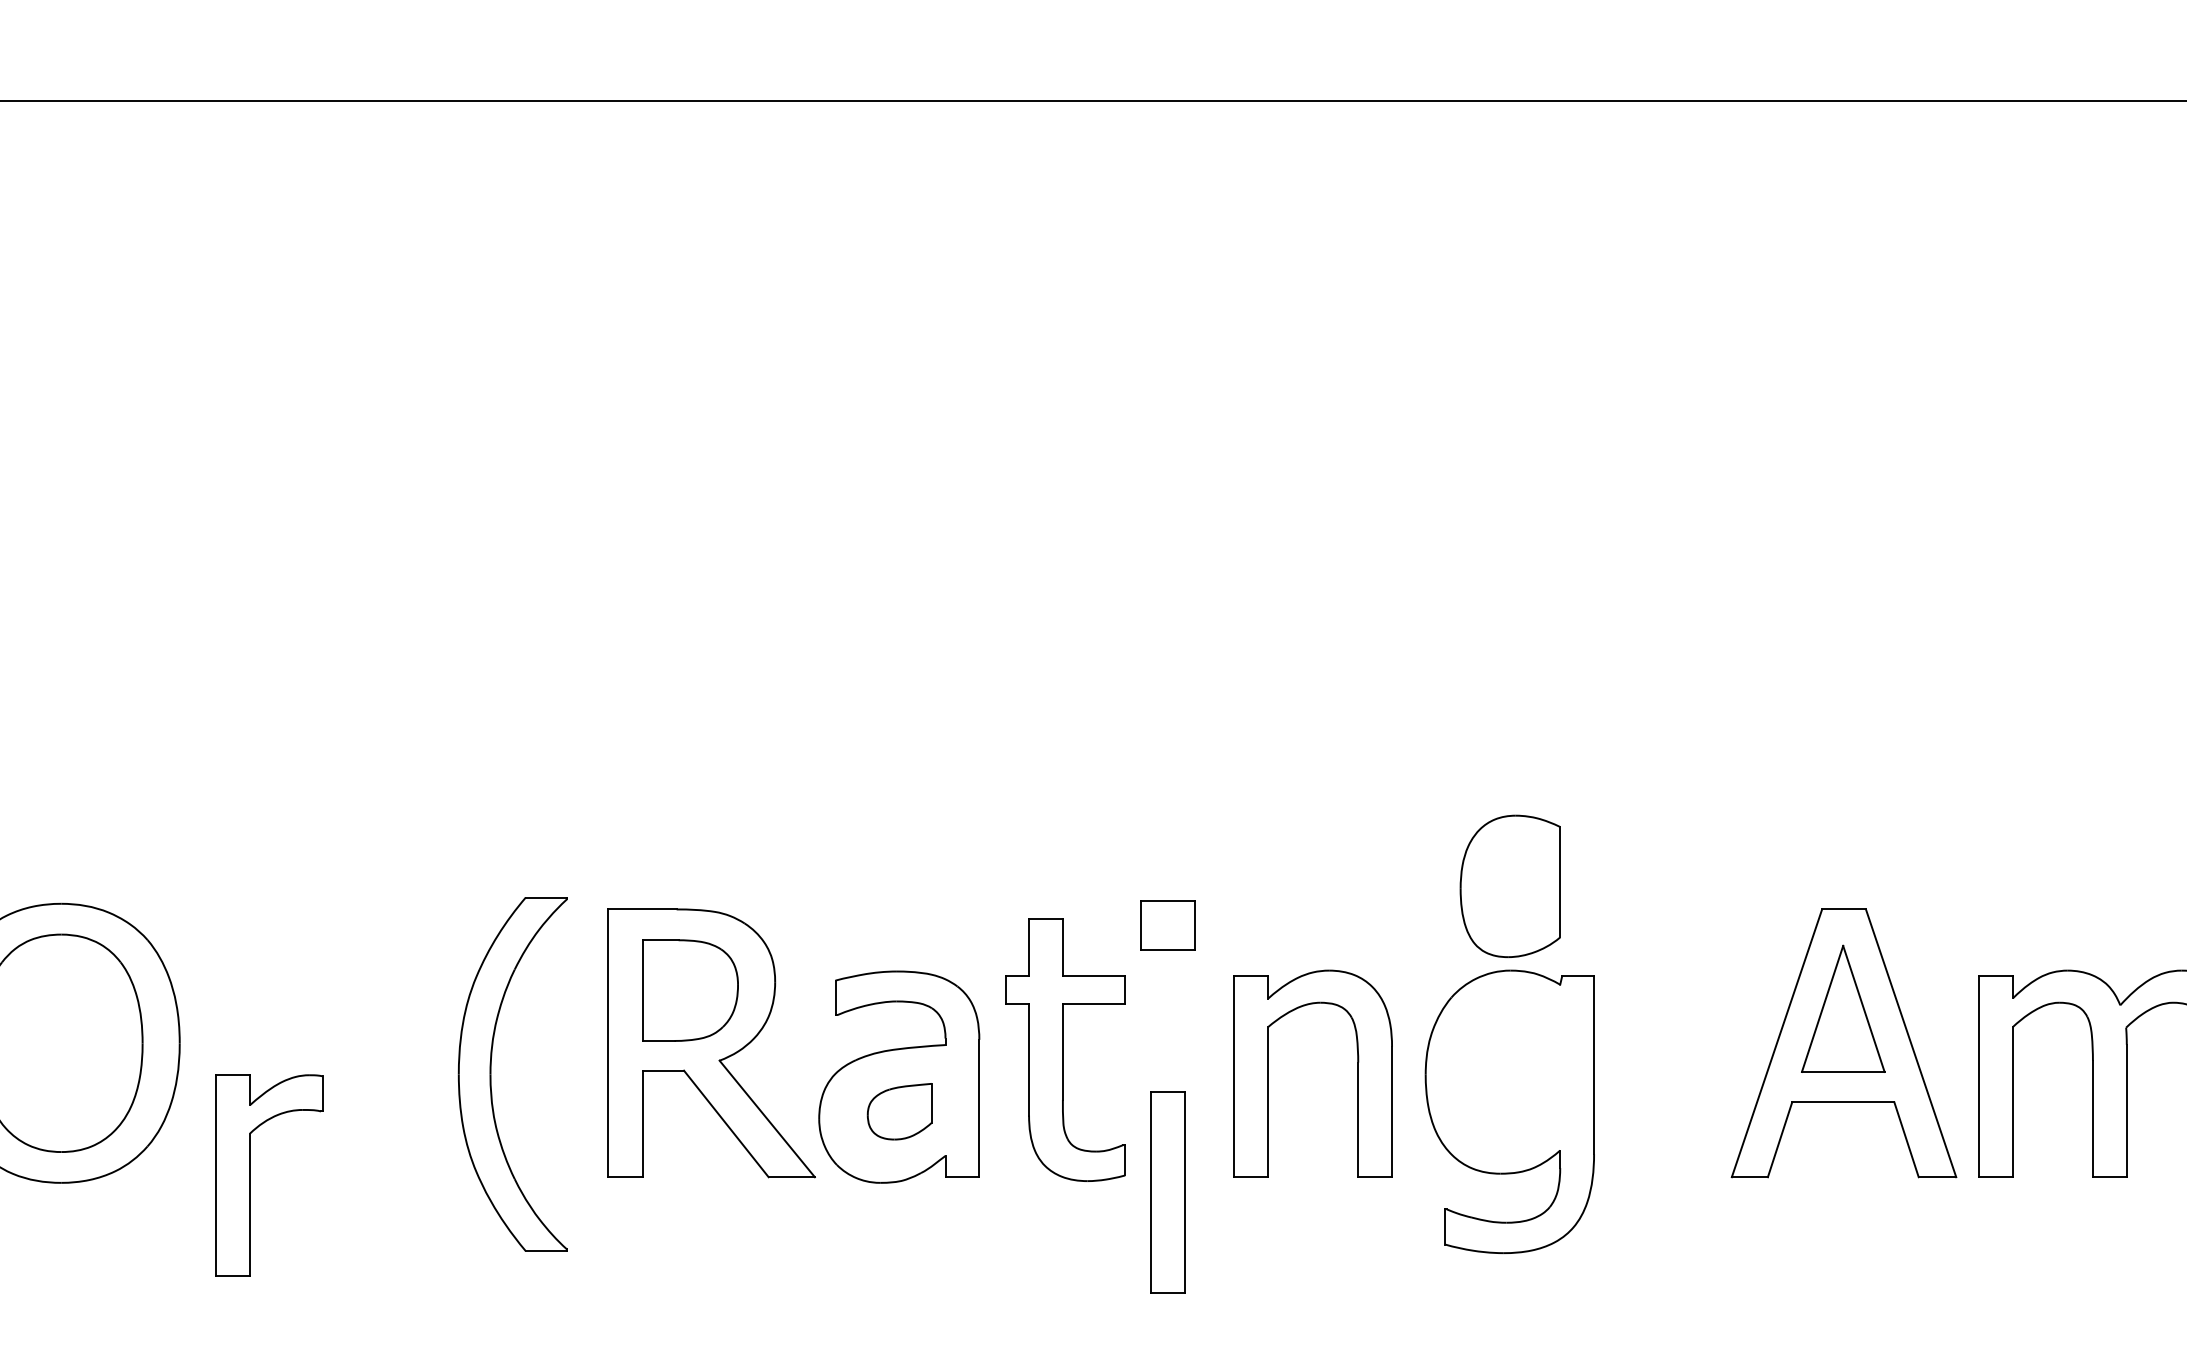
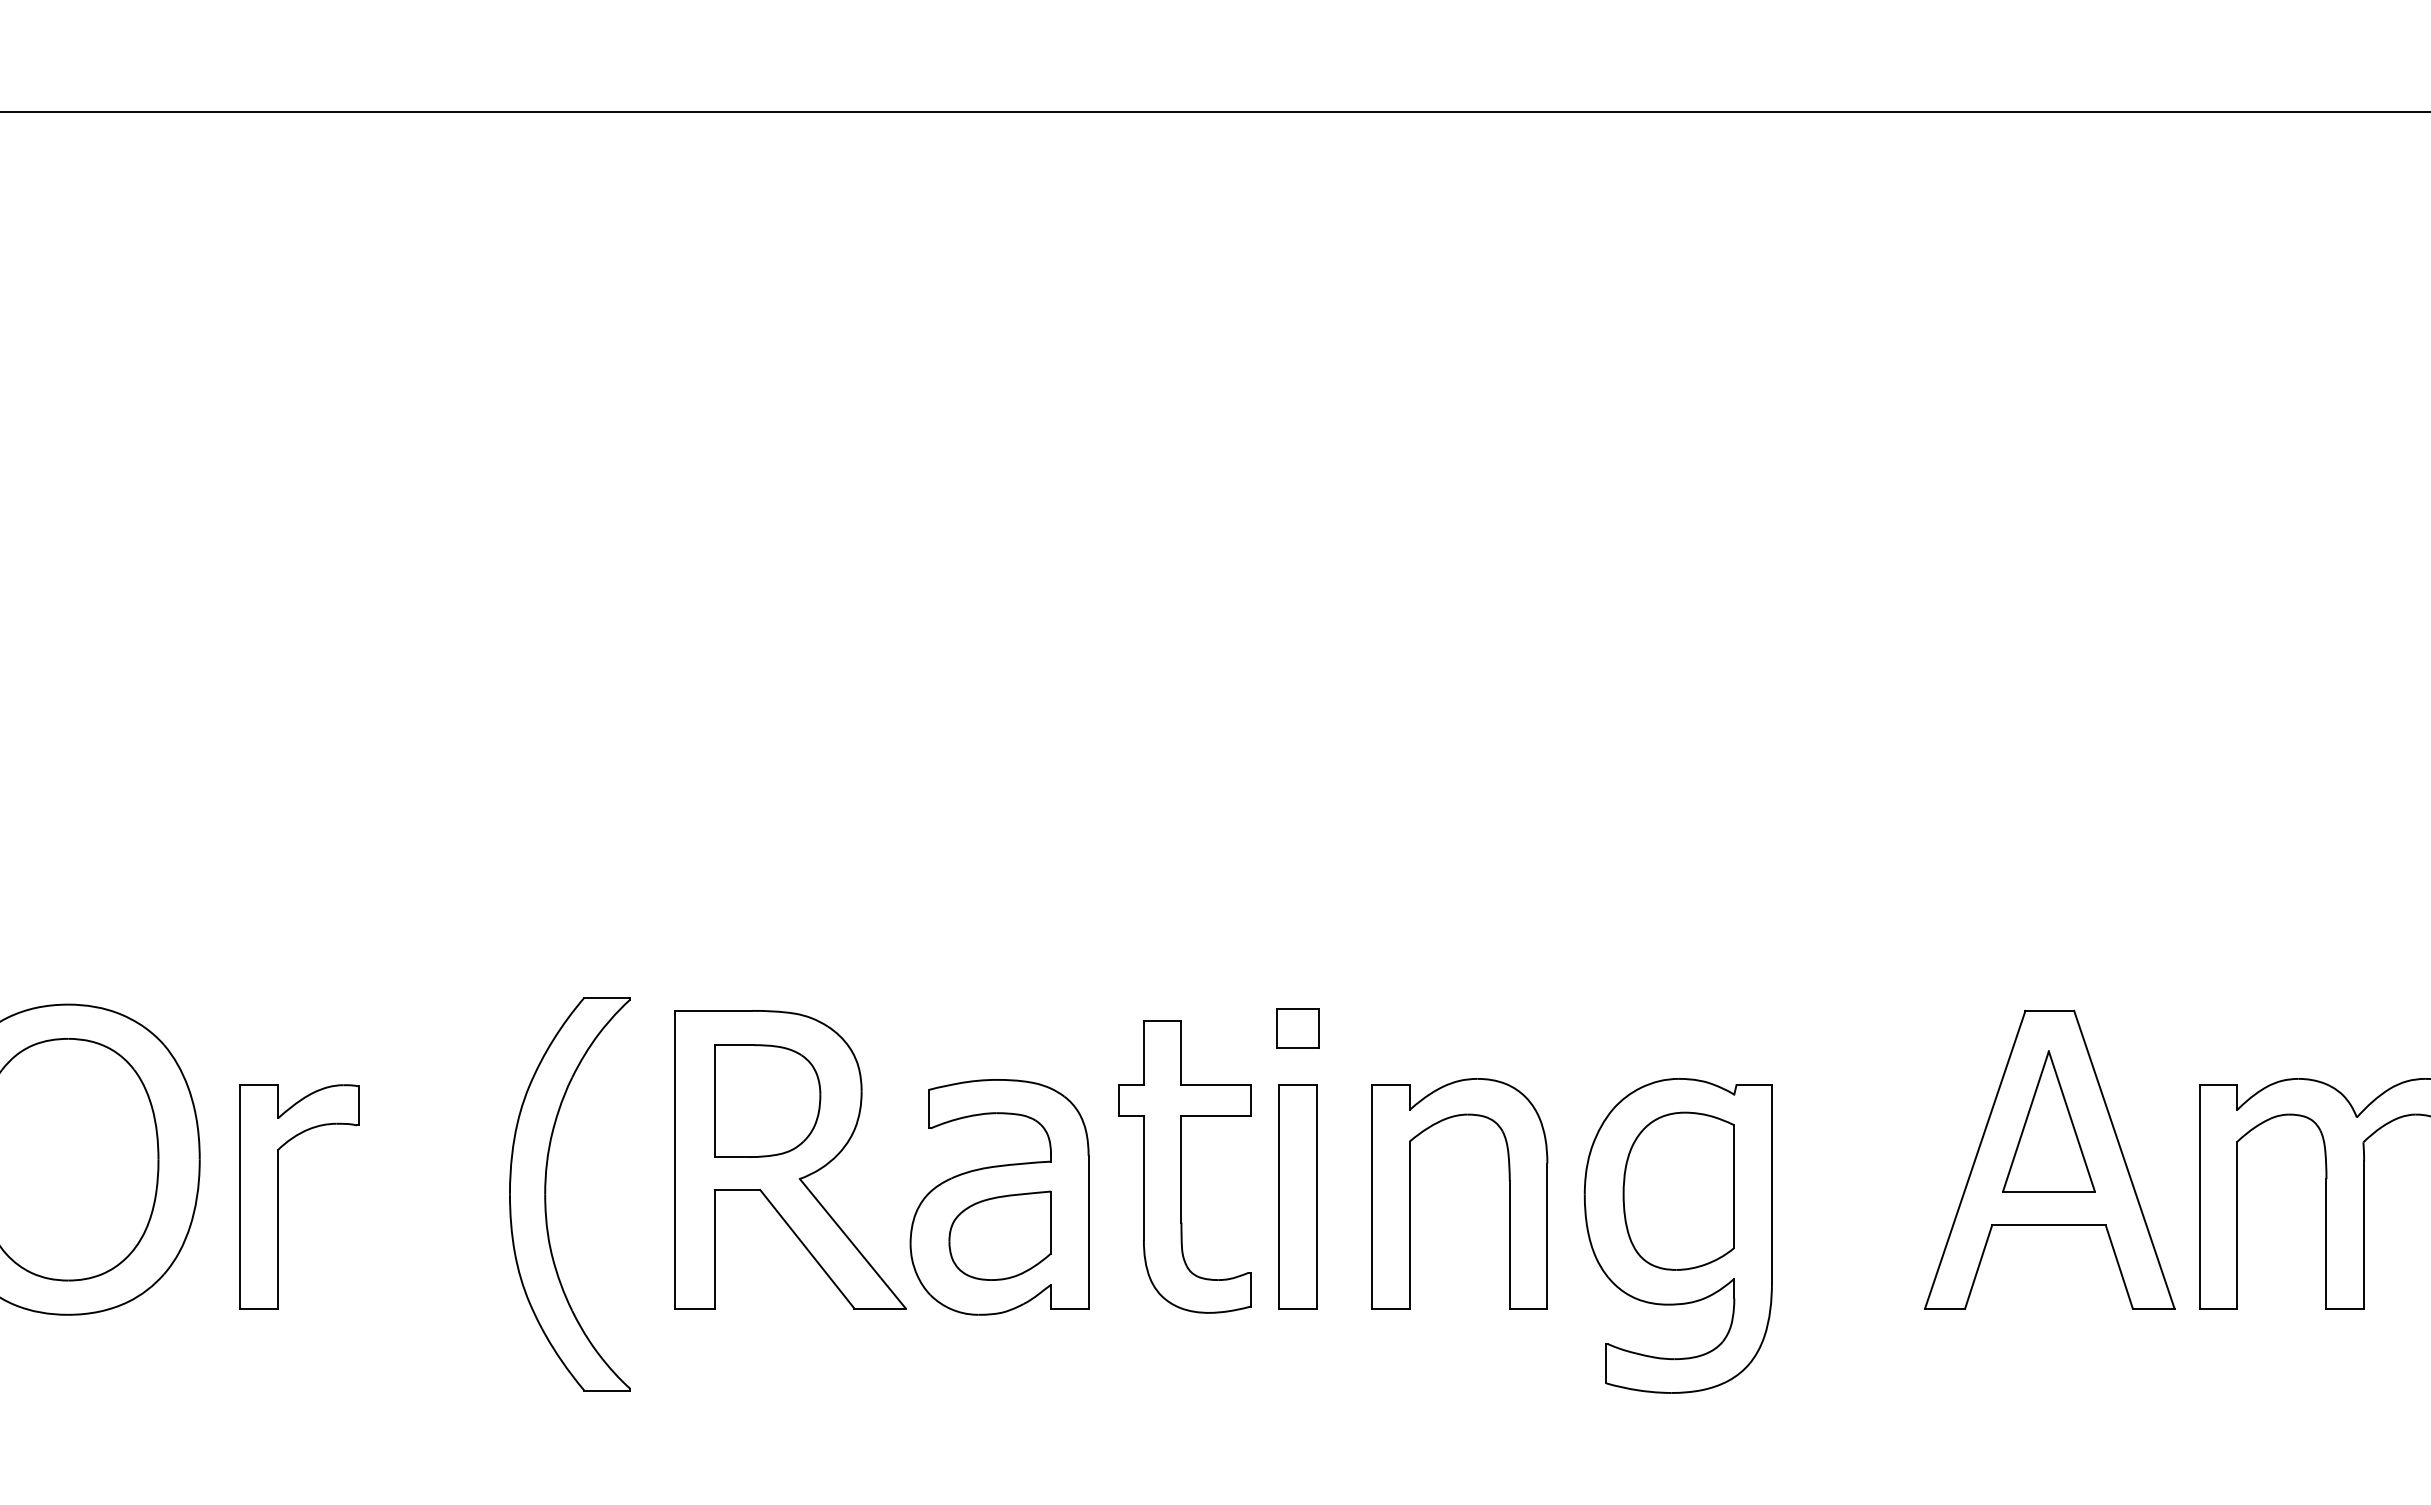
part: (1510, 885) -> (1678, 1190), moved
part: (1167, 925) -> (1297, 1028), size x0.71
part: (899, 1111) -> (999, 1235), size x1.43
part: (250, 1175) -> (278, 1196), moved
part: (1167, 1192) -> (1297, 1196), moved

